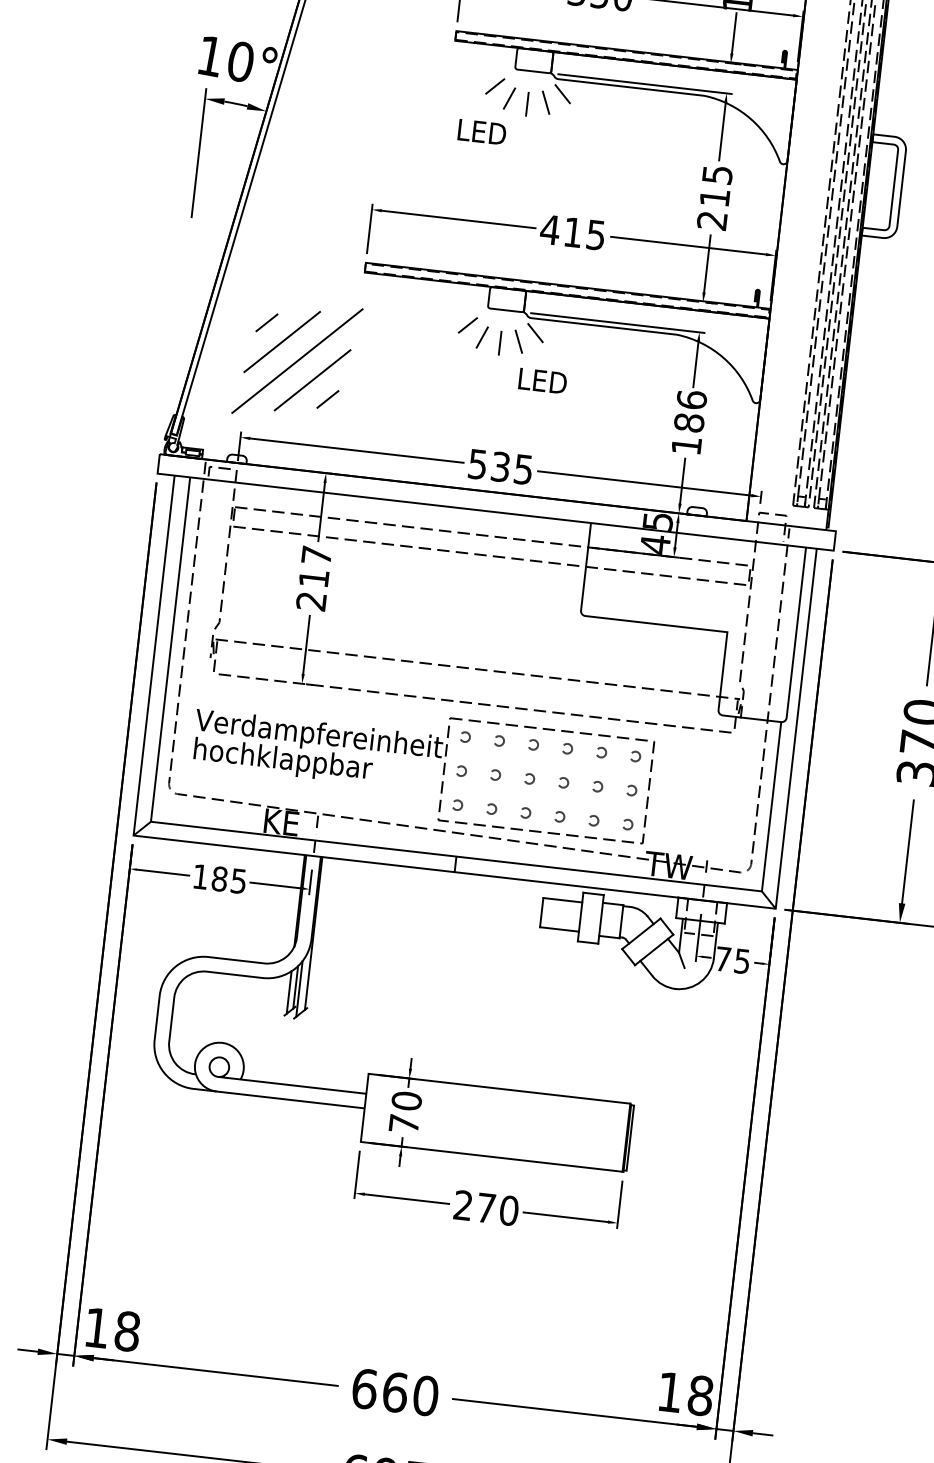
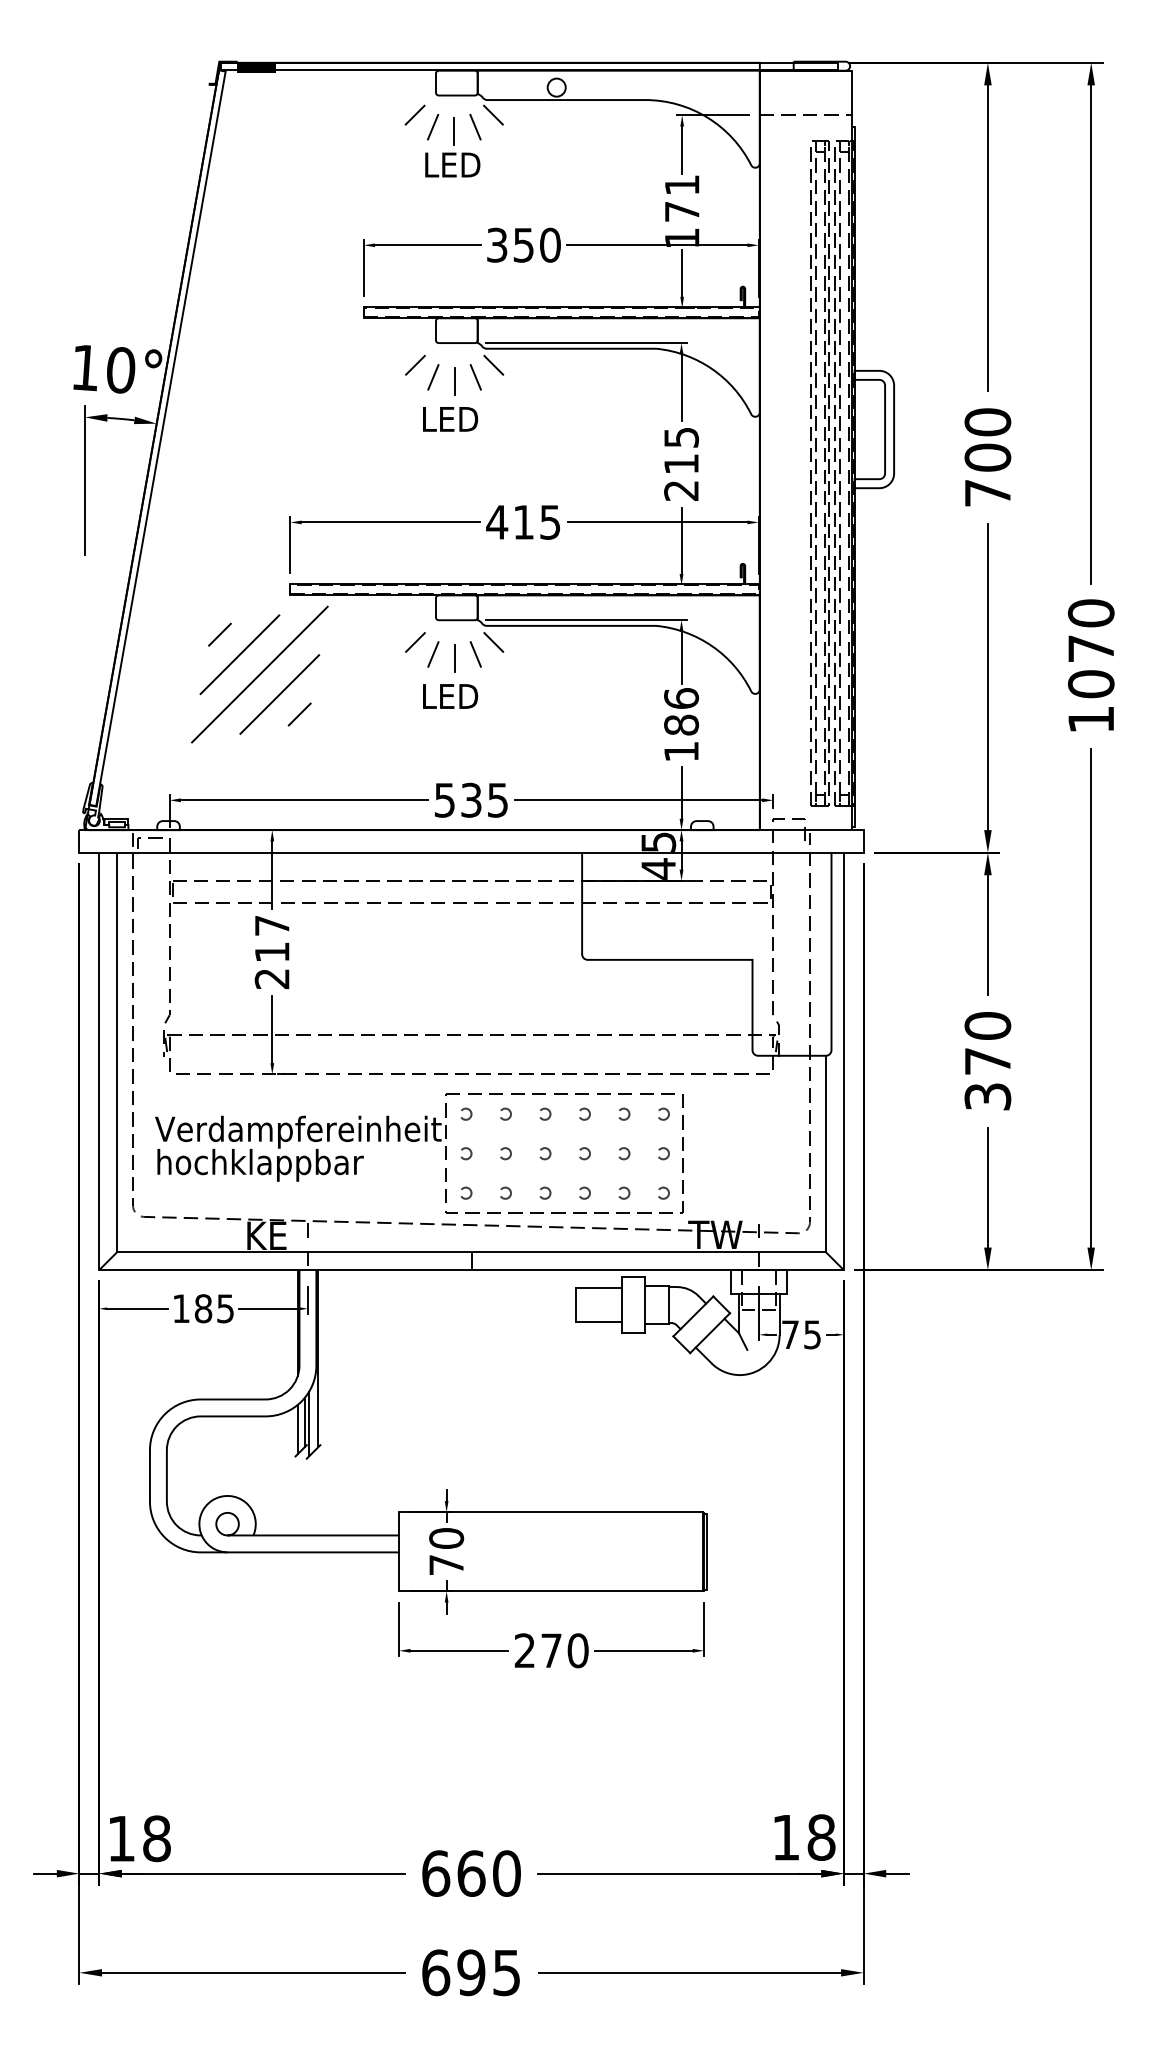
text: (482, 132) -> (450, 419), moved
part: (297, 361) -> (259, 674), moved
text: (542, 381) -> (450, 696), moved

